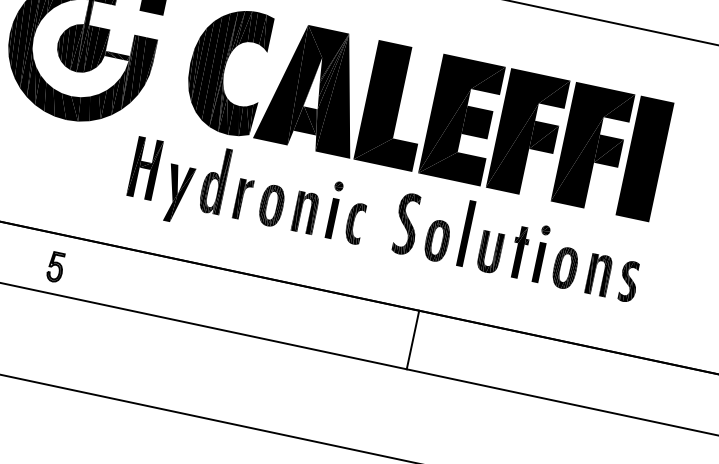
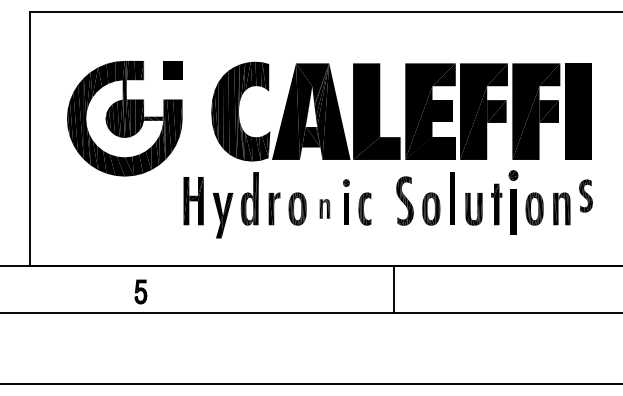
part: (305, 212) -> (324, 208), size x0.6
part: (541, 253) -> (513, 201), size x1.4
part: (628, 280) -> (585, 195), moved
line: (412, 339) -> (393, 289), moved

